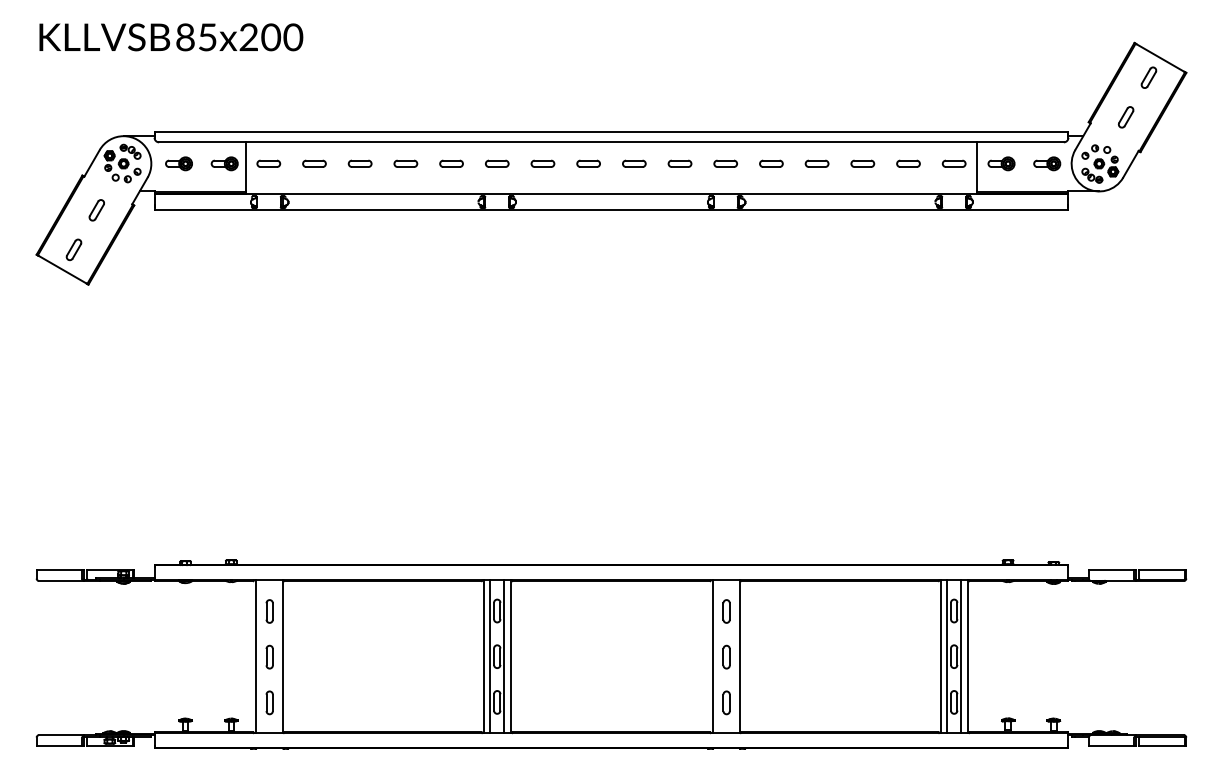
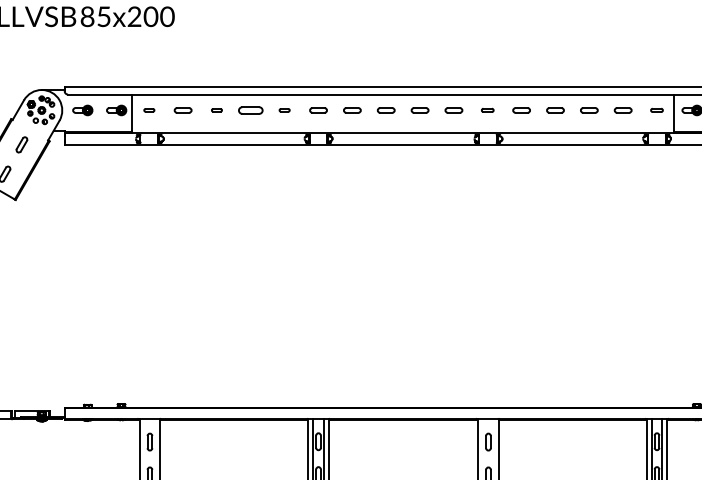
part: (268, 163) -> (149, 110), size x0.6
part: (359, 163) -> (216, 110), size x0.6
part: (405, 163) -> (250, 110), size x1.4
part: (451, 163) -> (284, 110), size x0.6
part: (725, 163) -> (487, 110), size x0.7
part: (953, 163) -> (656, 110), size x0.7

